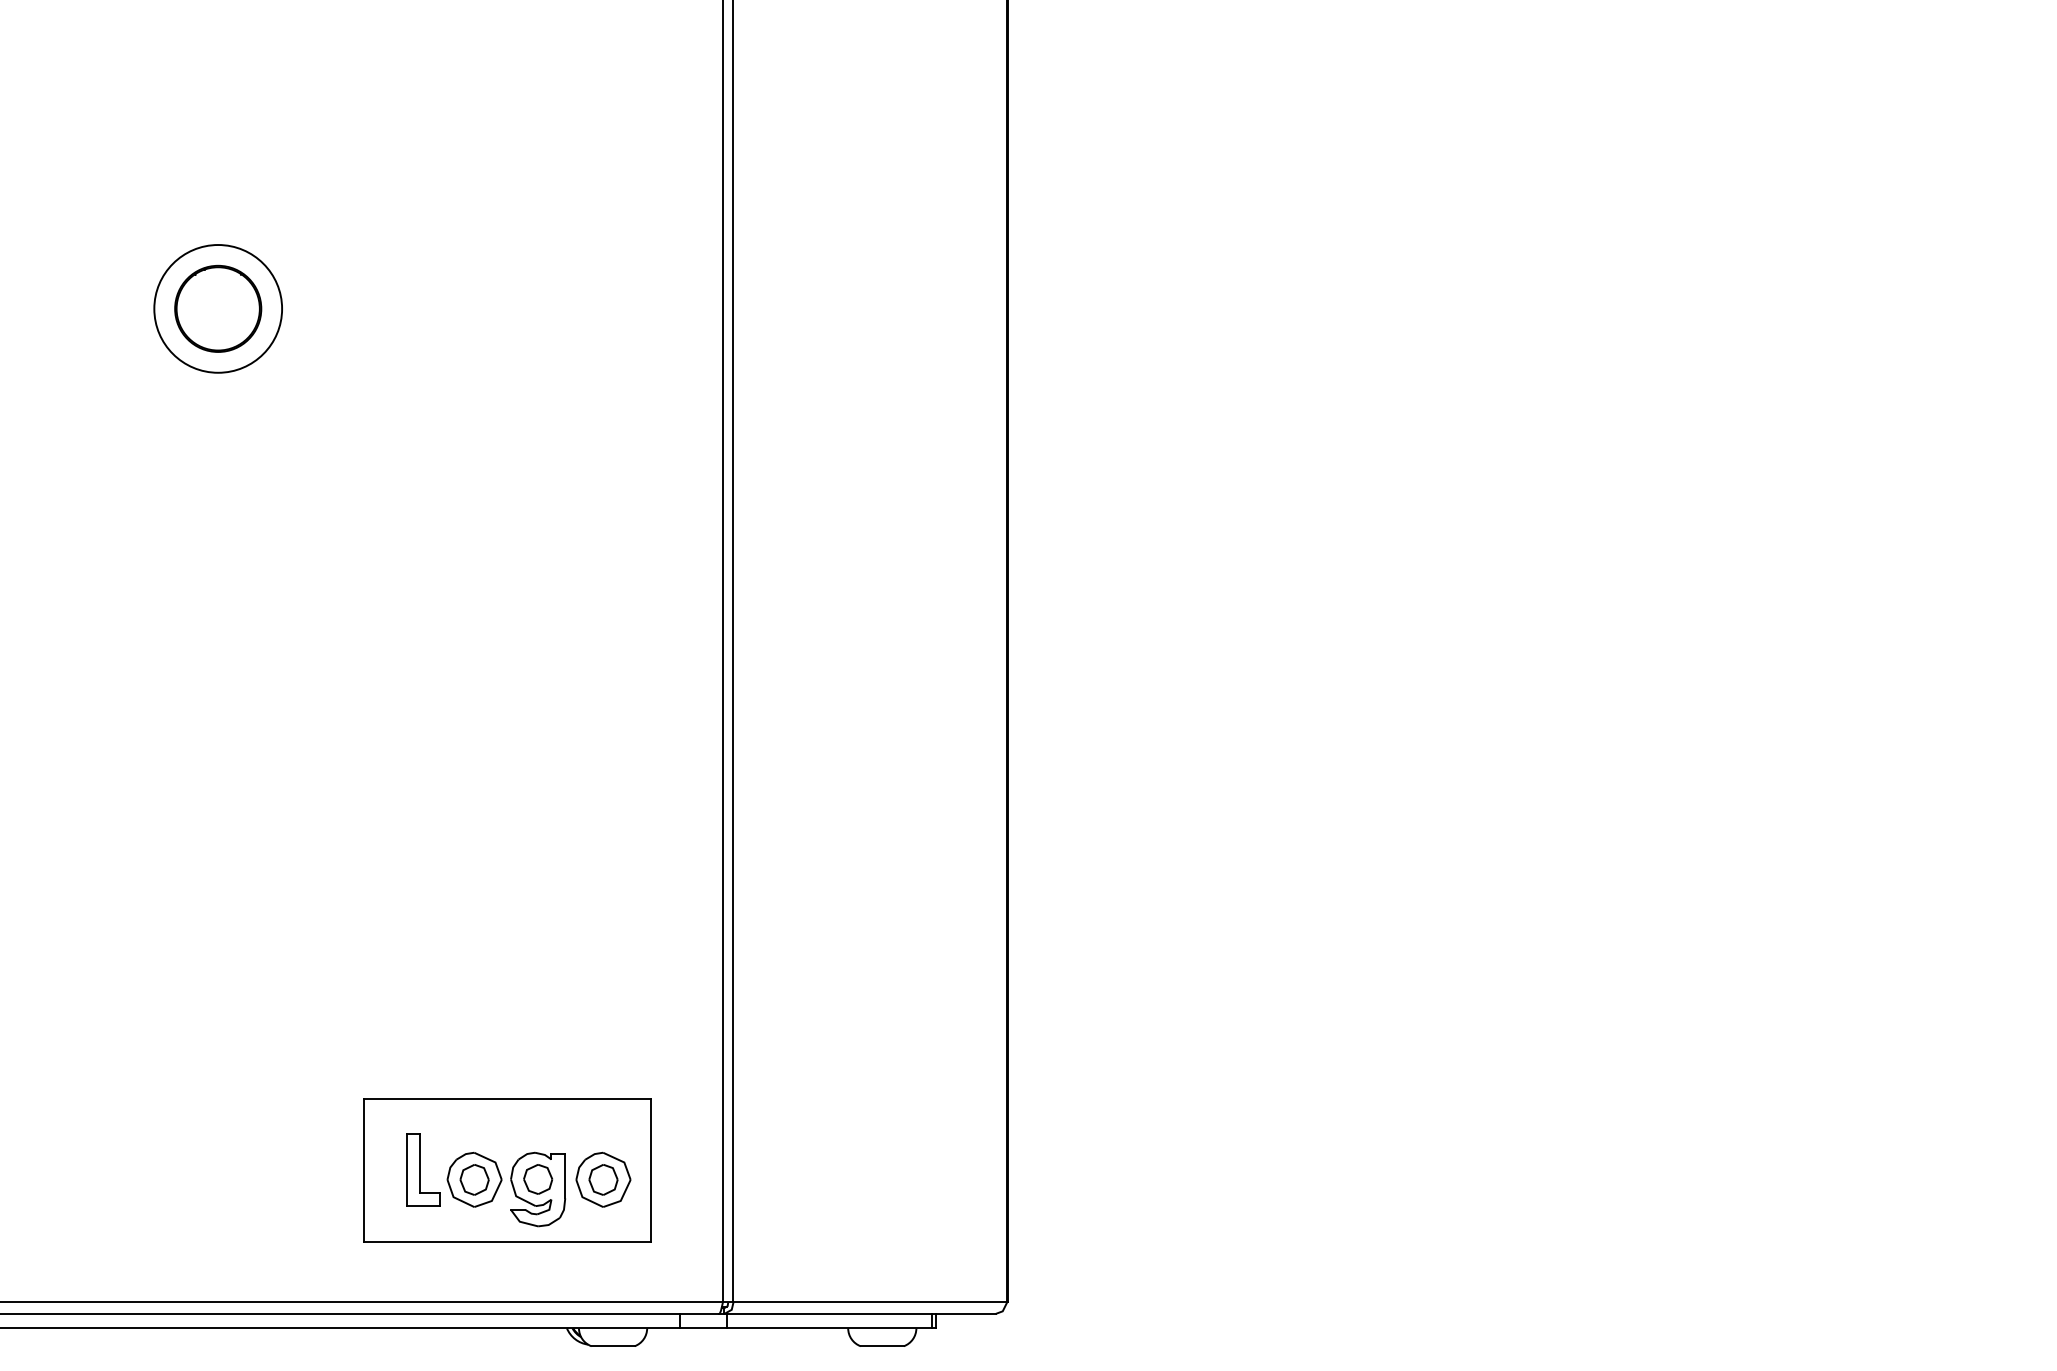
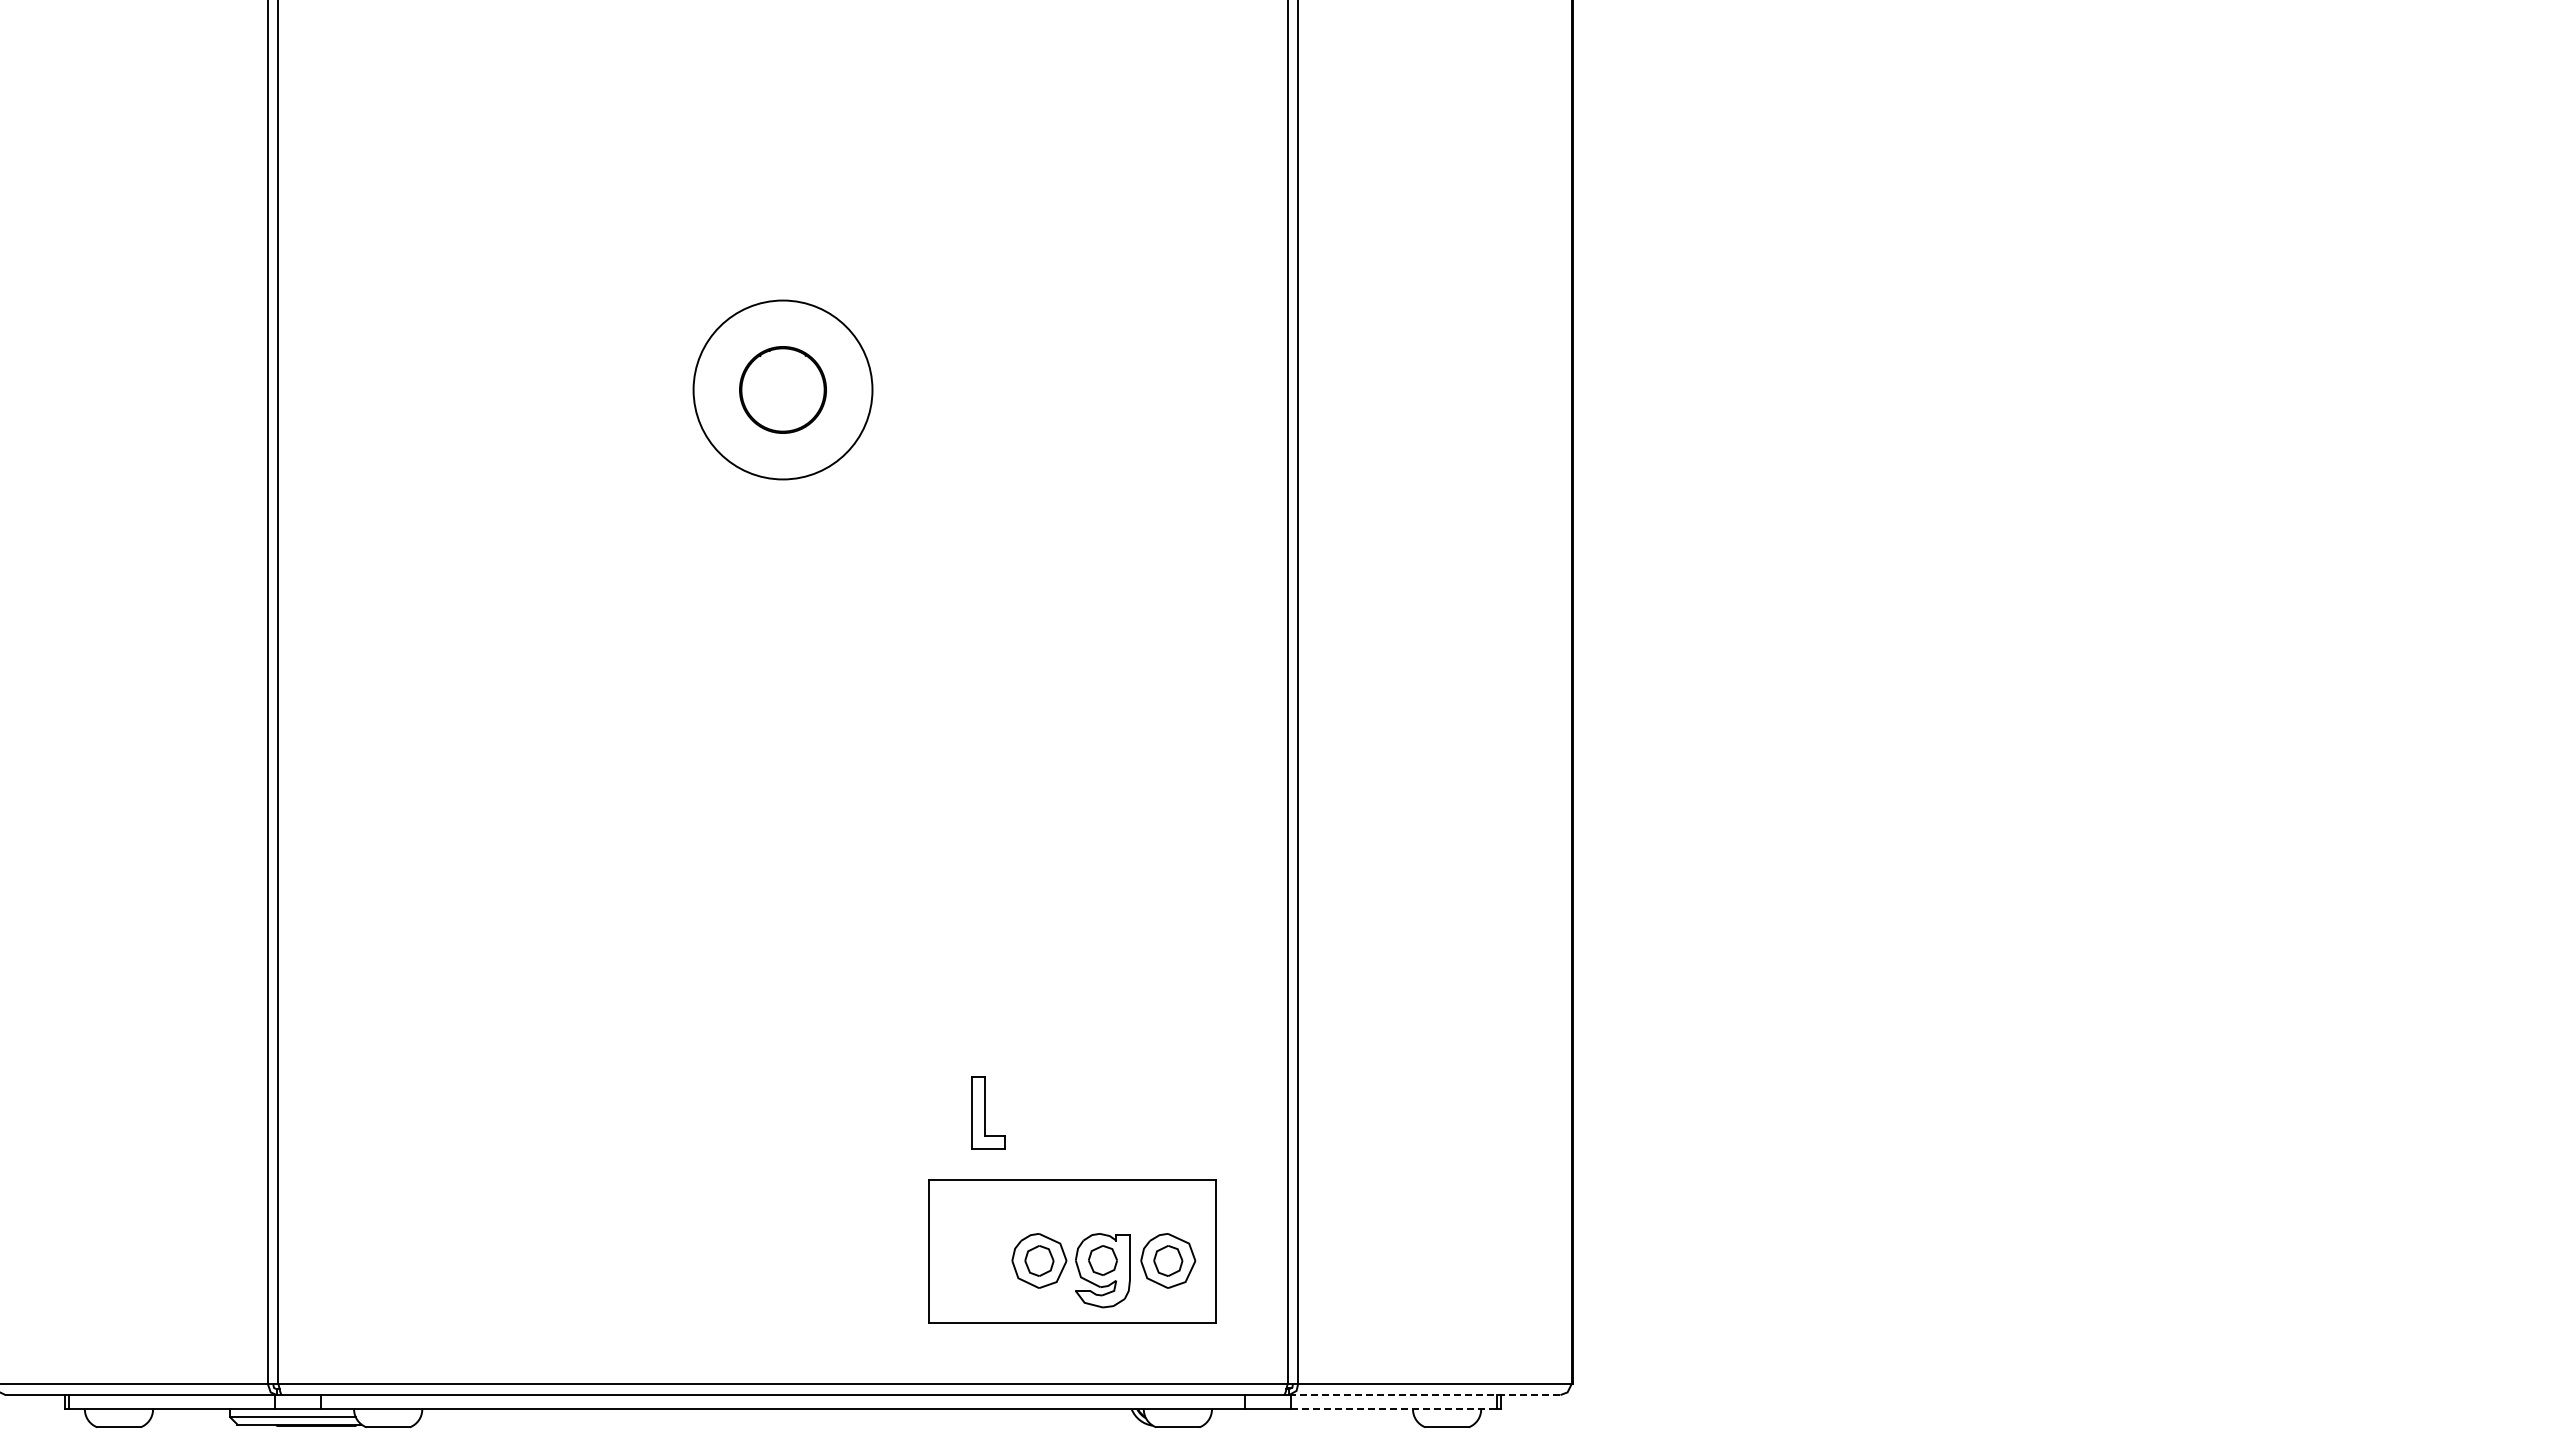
circle: (217, 308) -> (782, 389), size x1.4
part: (423, 1169) -> (988, 1112), moved
line: (859, 1314) -> (1424, 1395), solid -> dashed
line: (829, 1328) -> (1394, 1409), solid -> dashed

